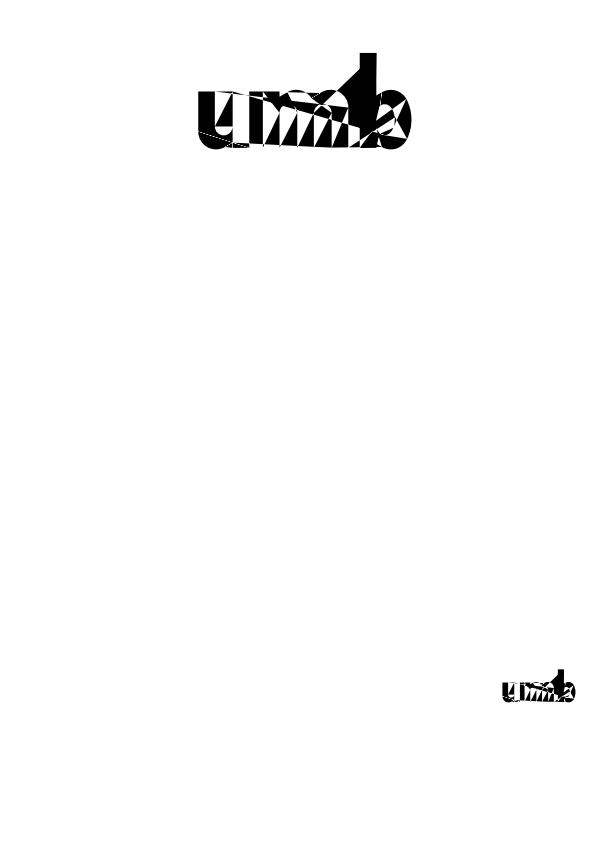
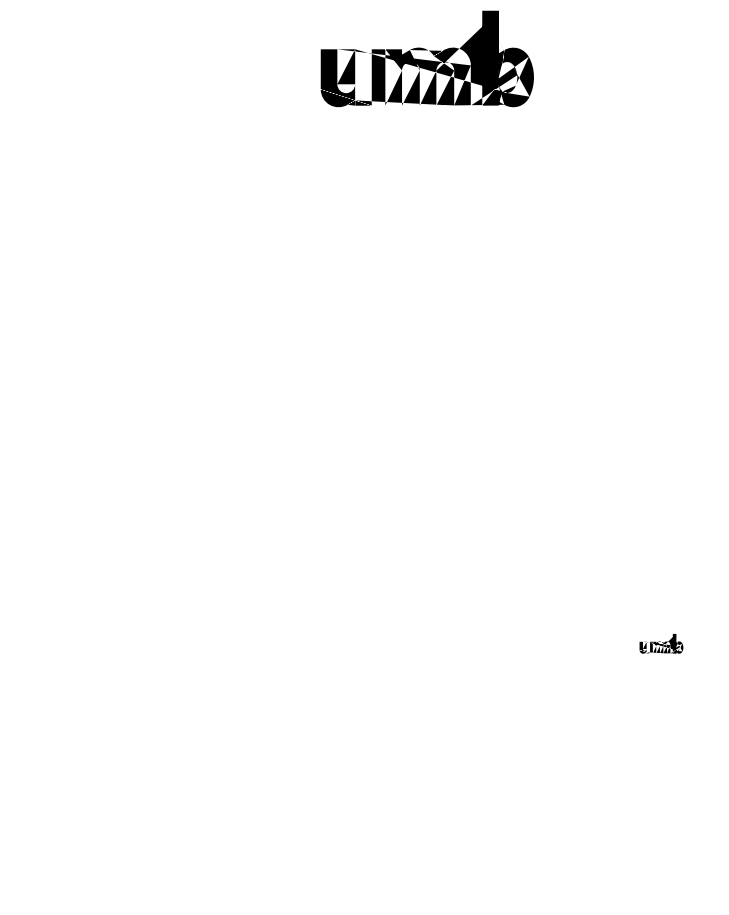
part: (538, 685) -> (661, 643), size x0.6

